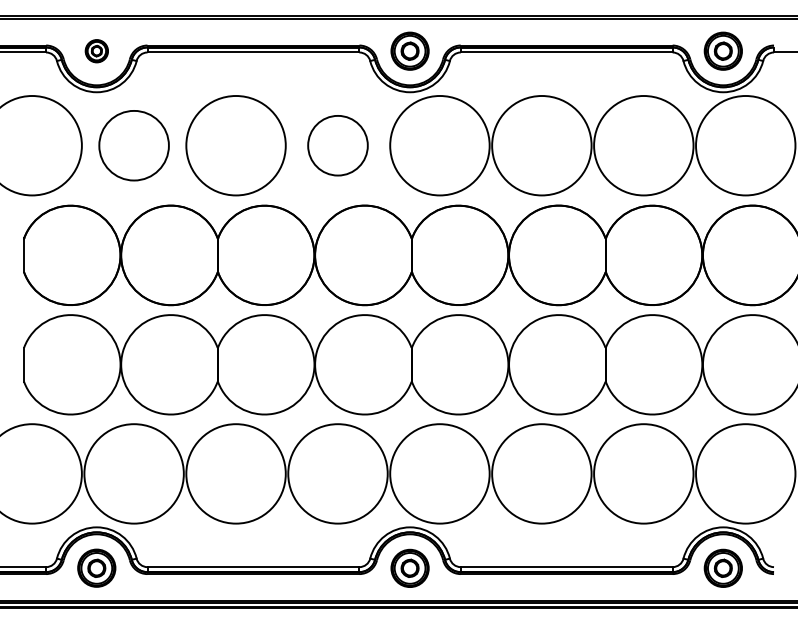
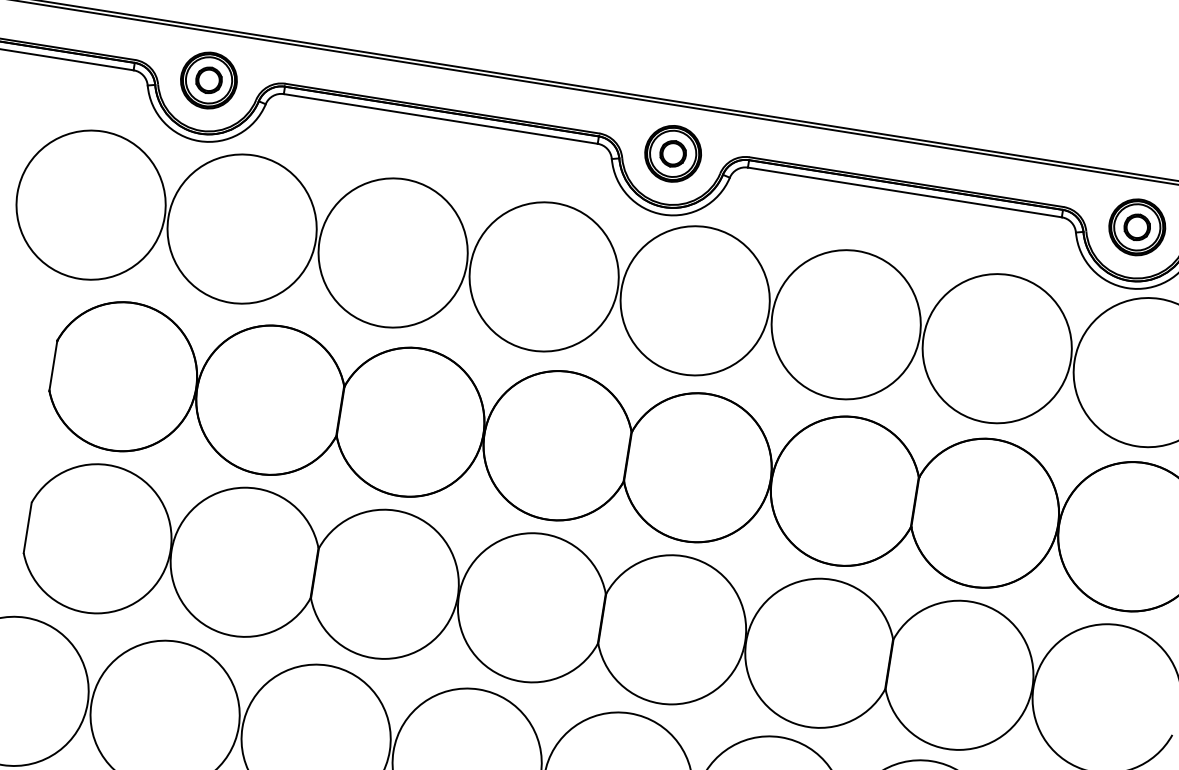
part: (96, 50) -> (208, 79), size x1.67
circle: (133, 145) -> (241, 228), size x1.43
circle: (337, 145) -> (543, 276), size x1.67

